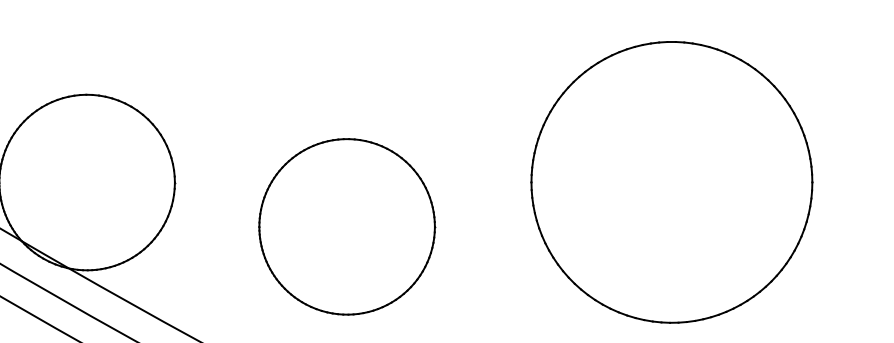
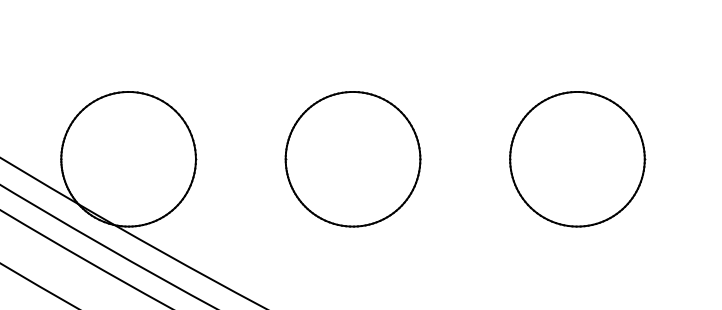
part: (672, 182) -> (577, 159), size x0.62
part: (346, 227) -> (352, 159), moved

